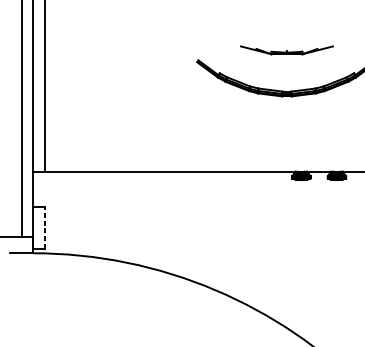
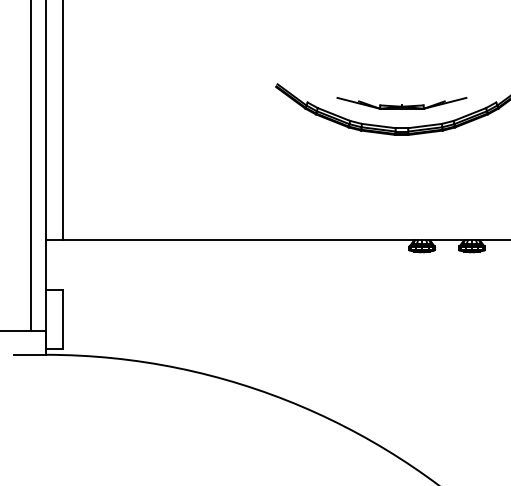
part: (286, 50) -> (401, 103), moved
line: (45, 228) -> (63, 319), dashed -> solid

